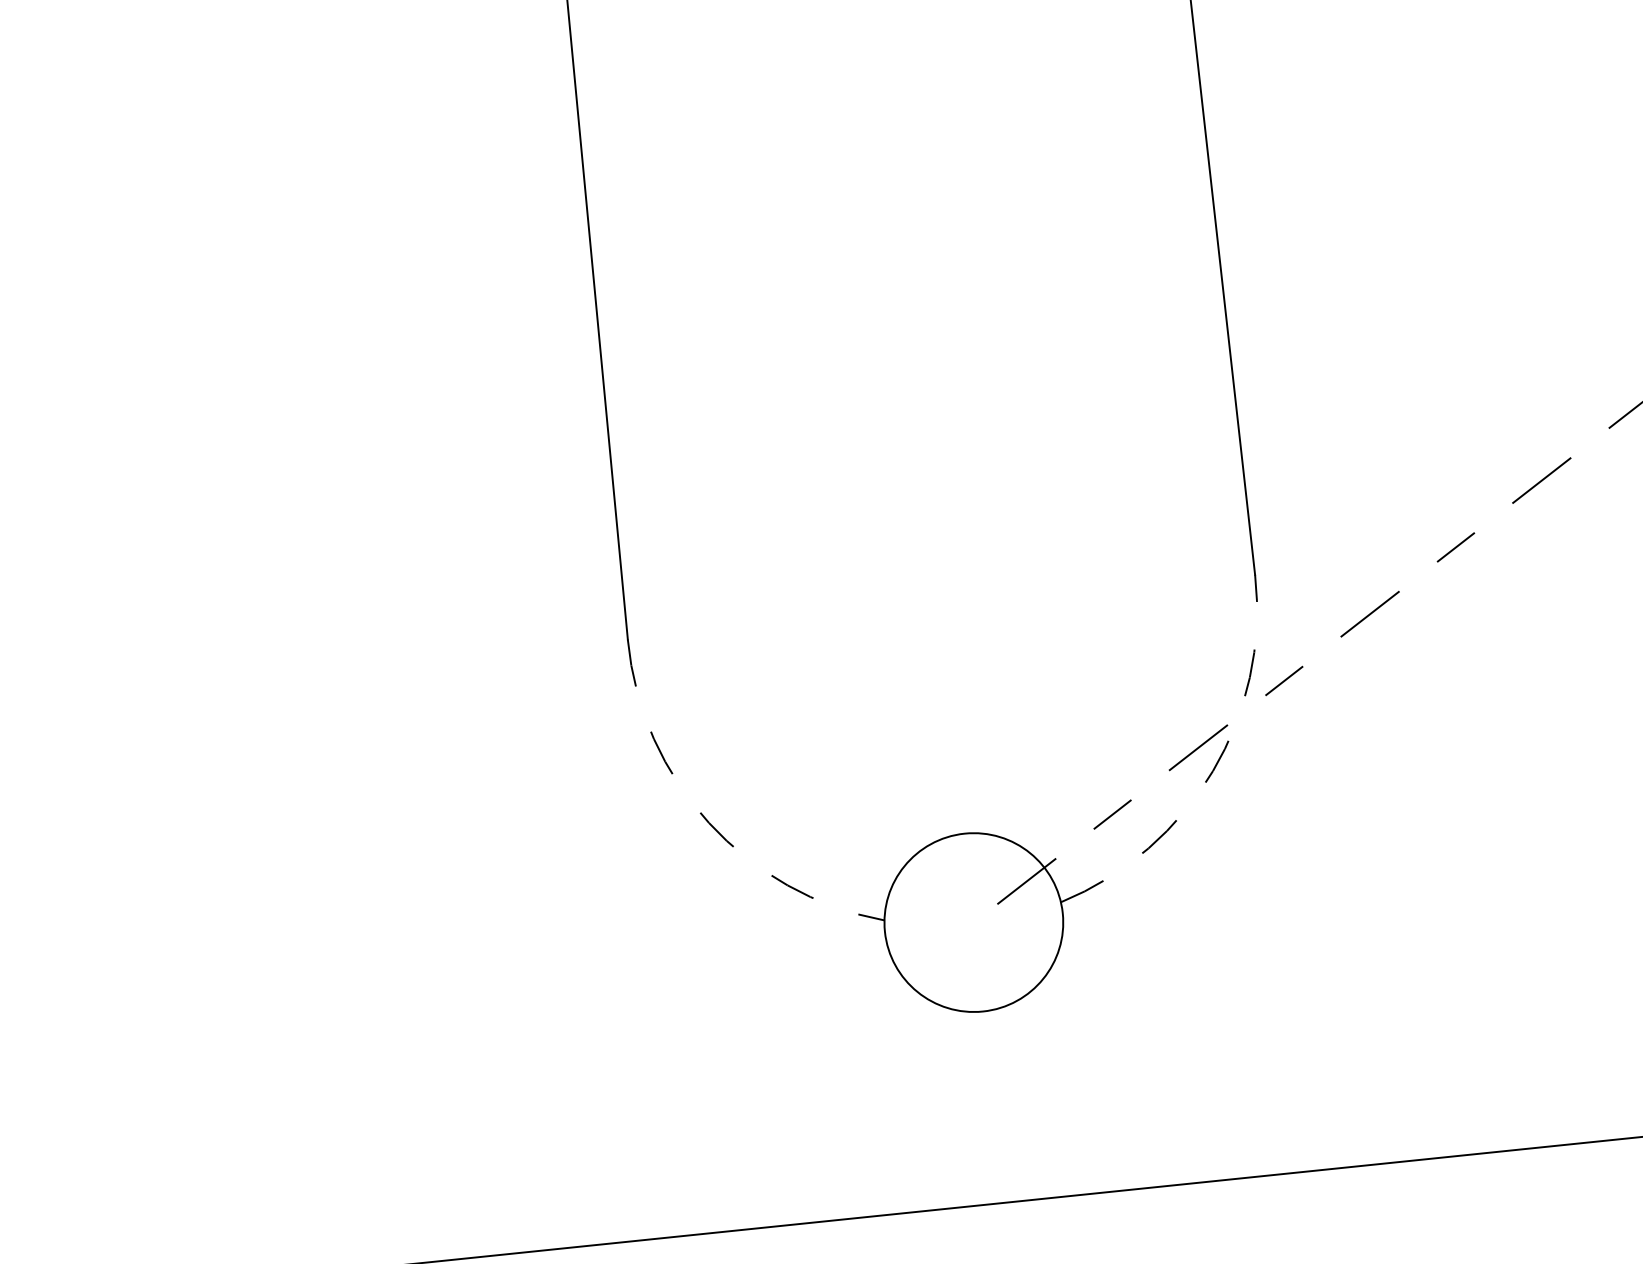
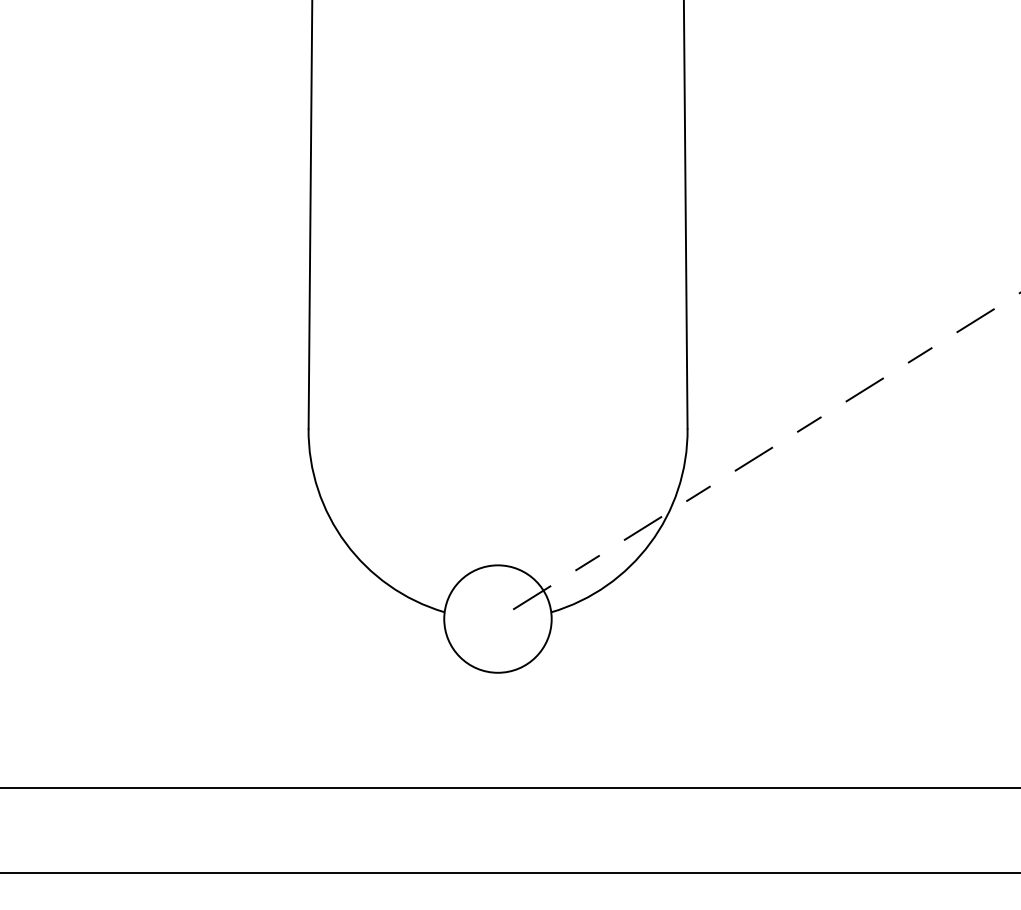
arc: (1213, 771) -> (650, 543), dashed -> solid
arc: (708, 823) -> (345, 543), dashed -> solid

